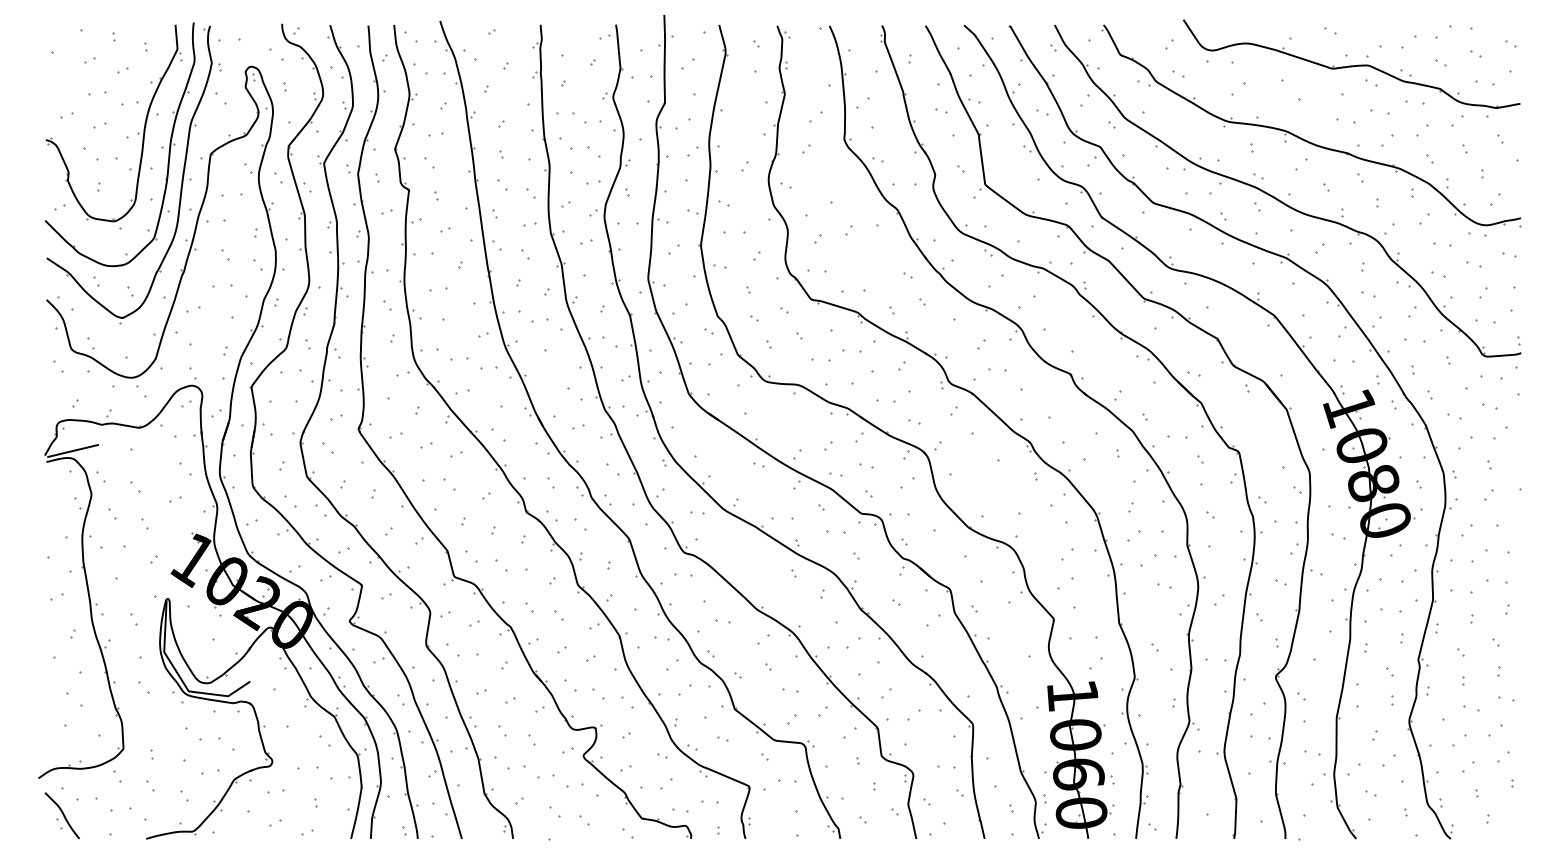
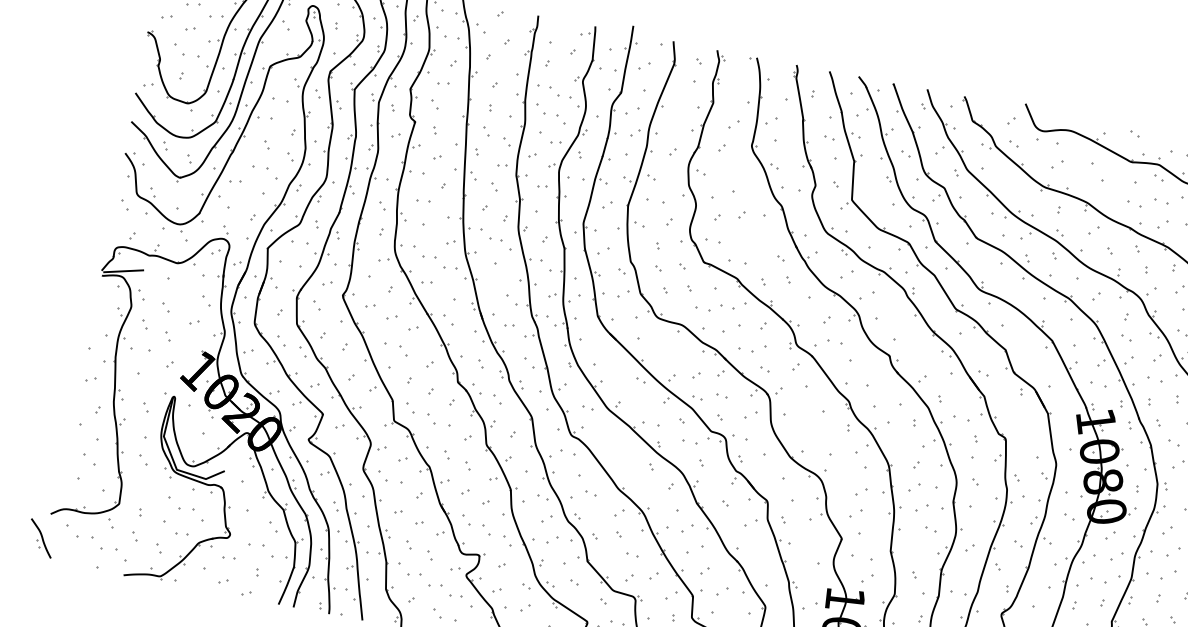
part: (61, 815) -> (40, 538), moved

